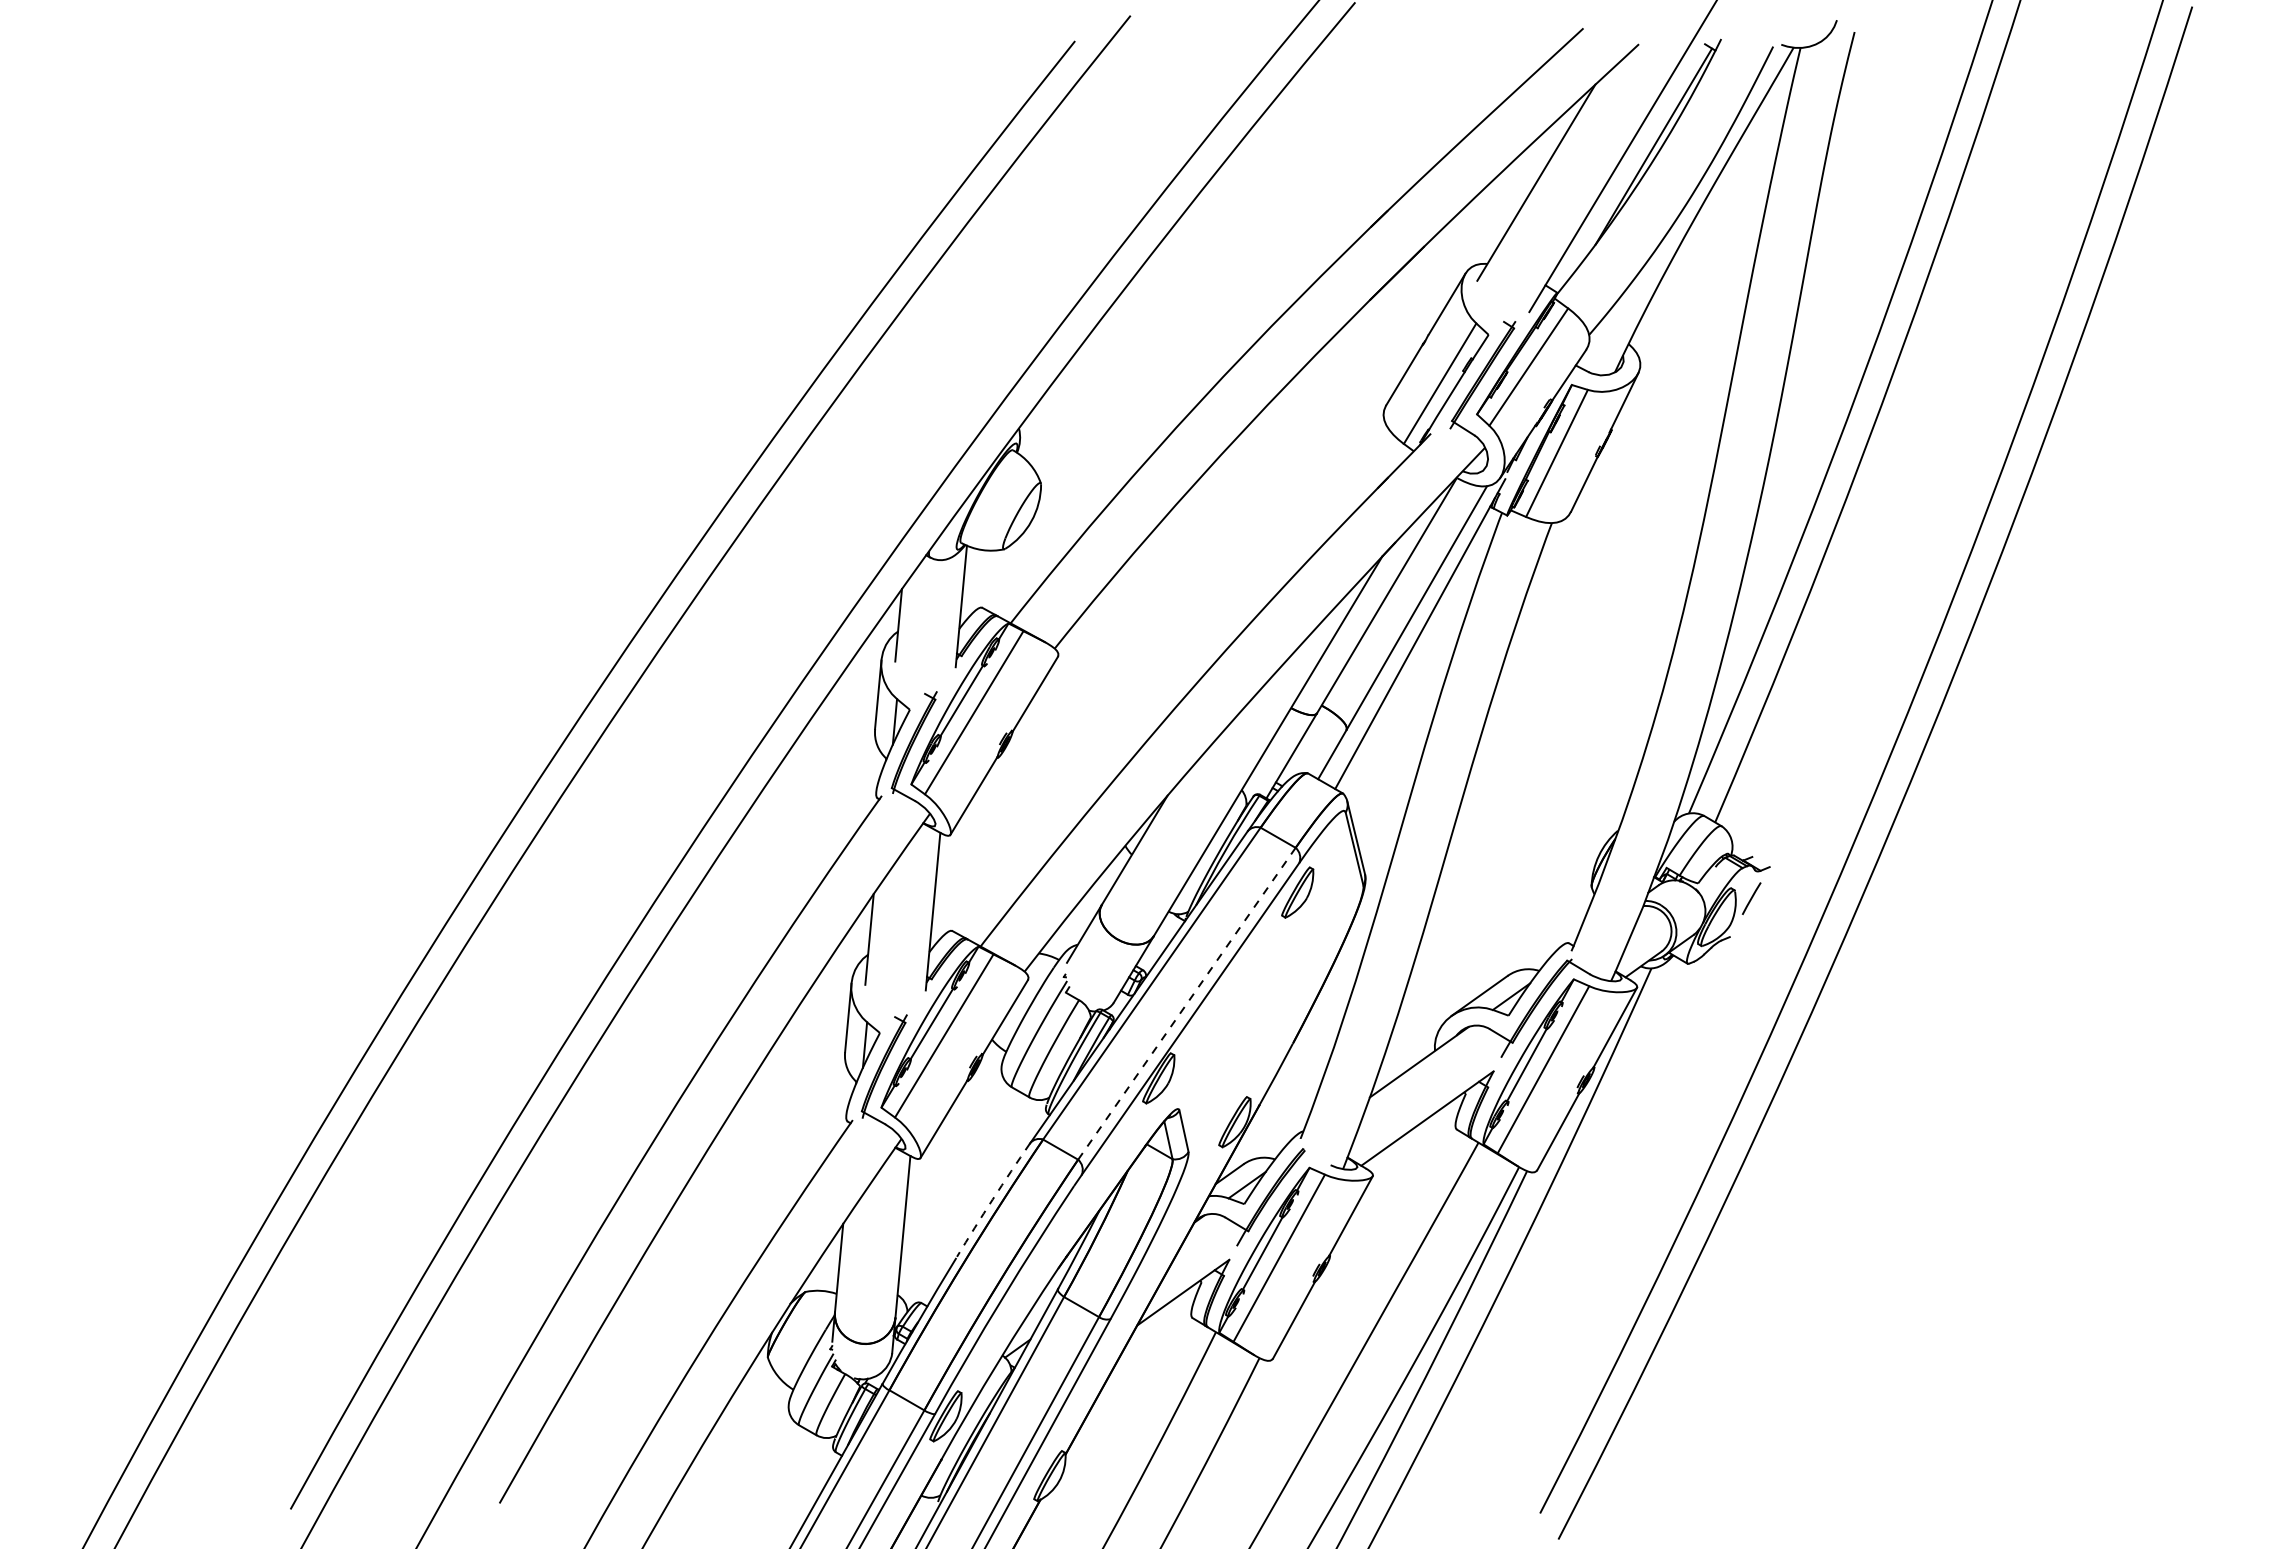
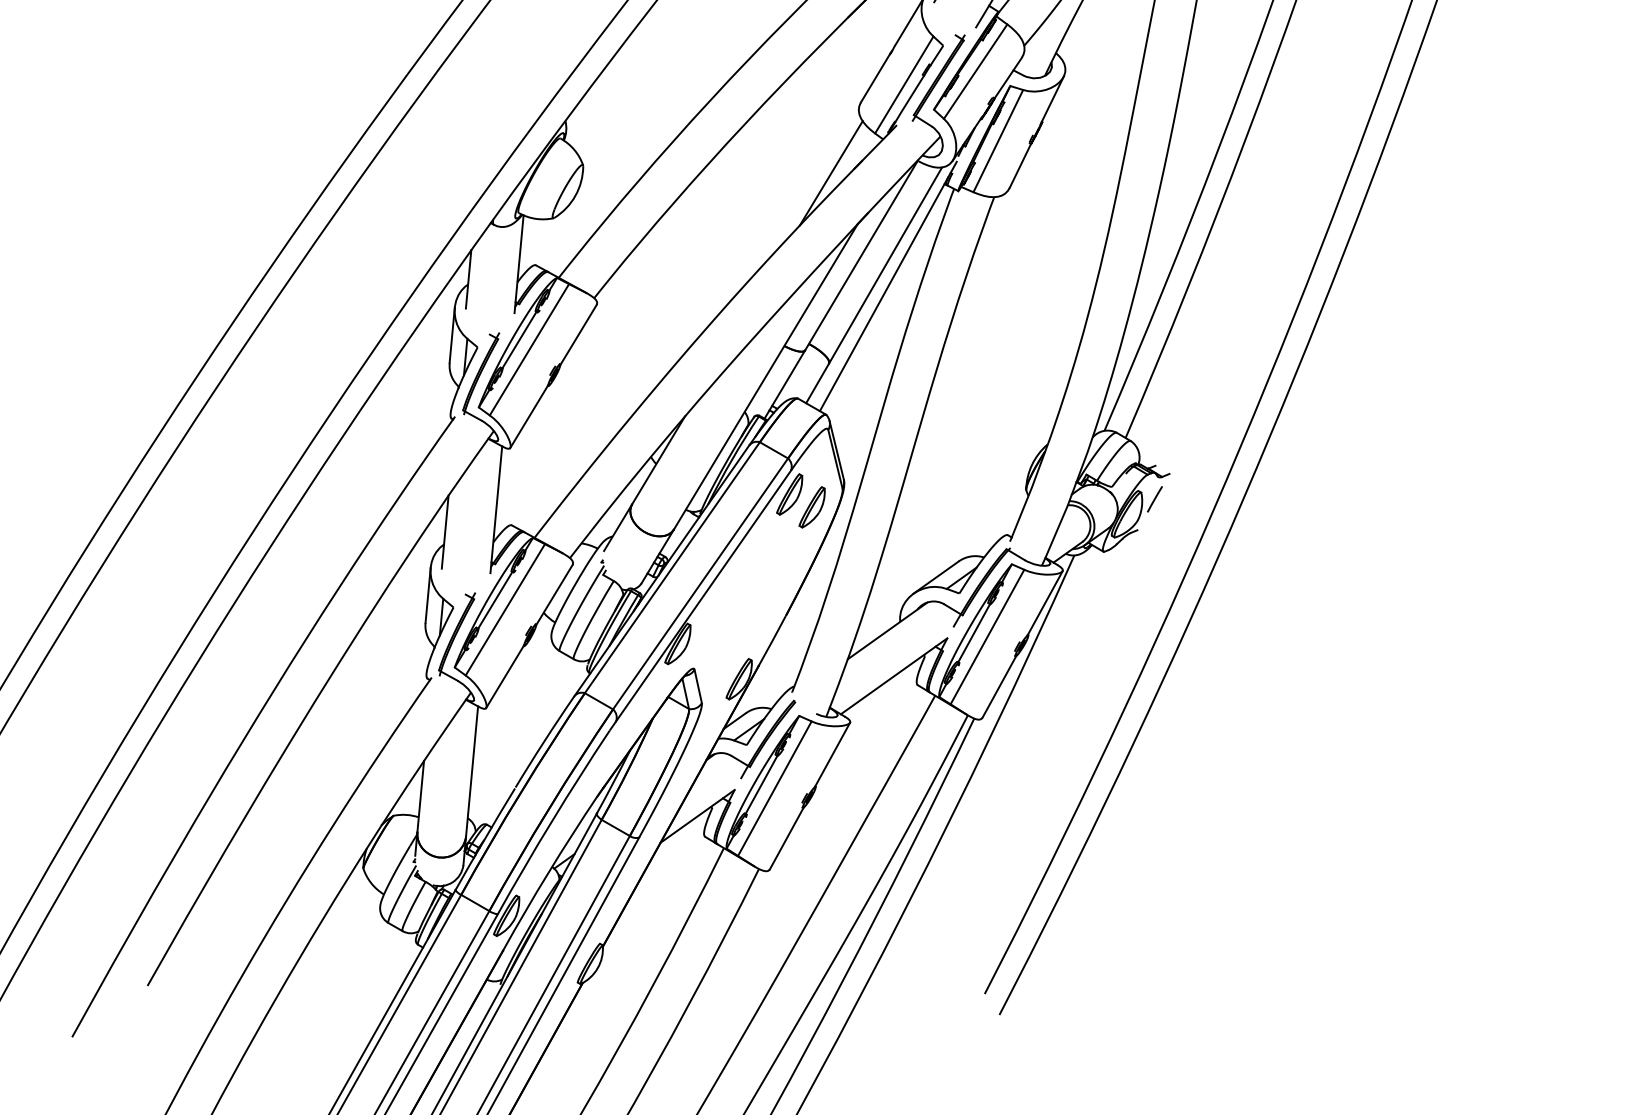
line: (1349, 493) -> (831, 173), added
part: (1325, 908) -> (812, 507), added
line: (1187, 1003) -> (701, 583), dashed -> solid
arc: (992, 1199) -> (544, 741), dashed -> solid

